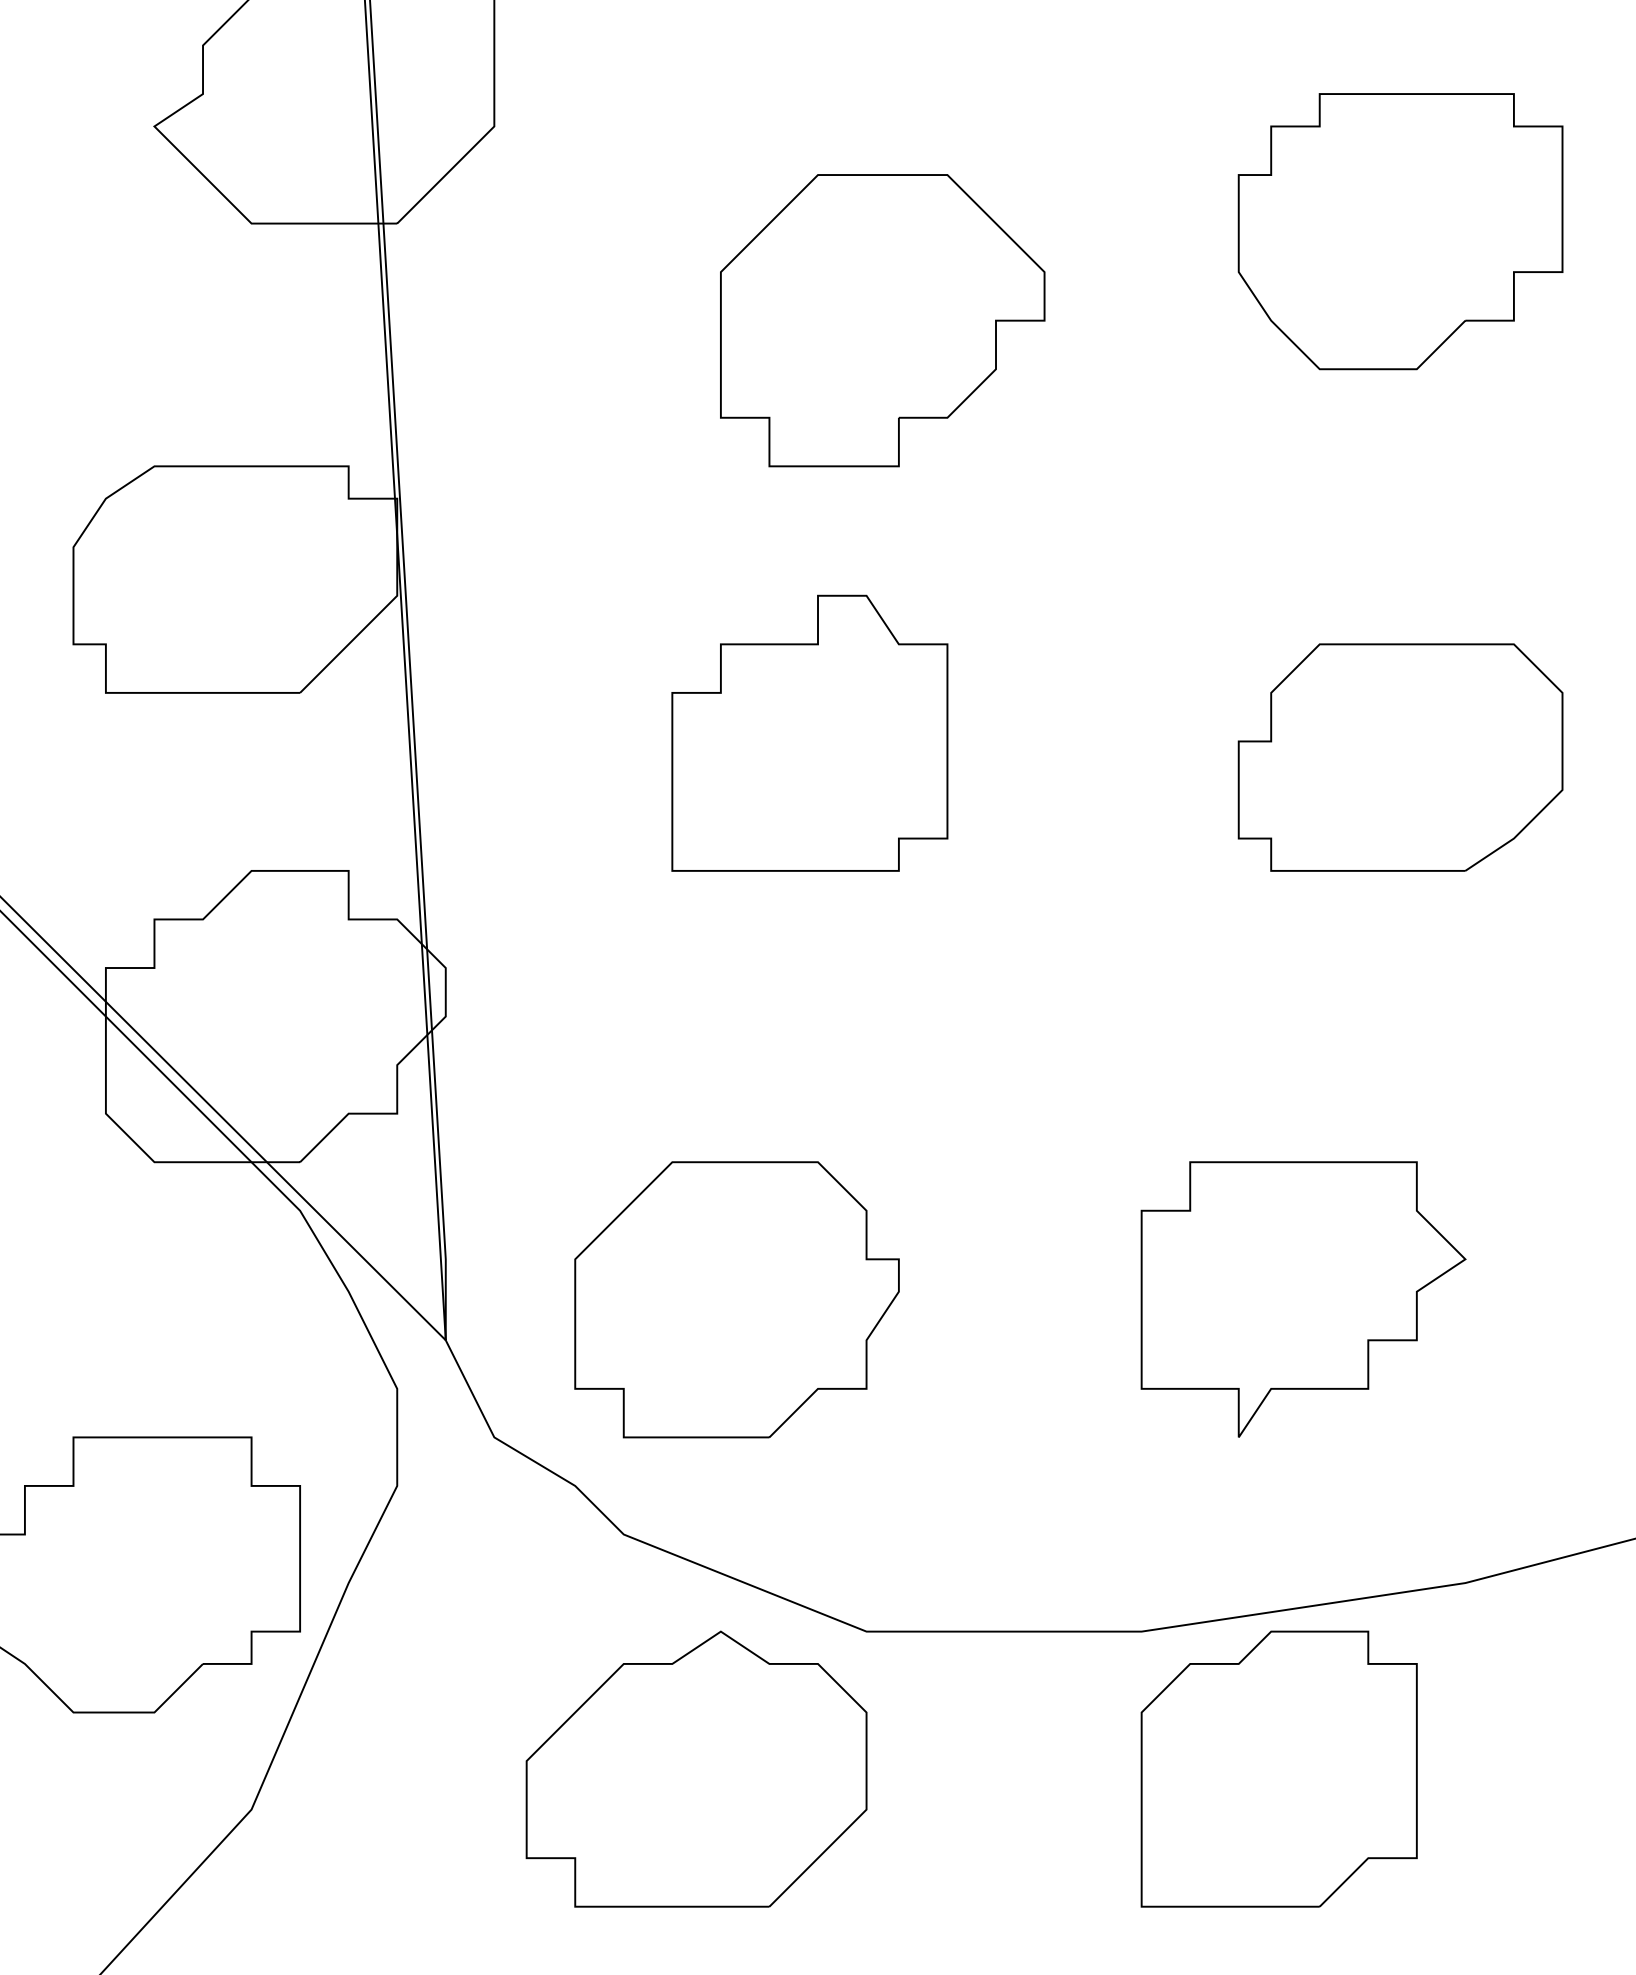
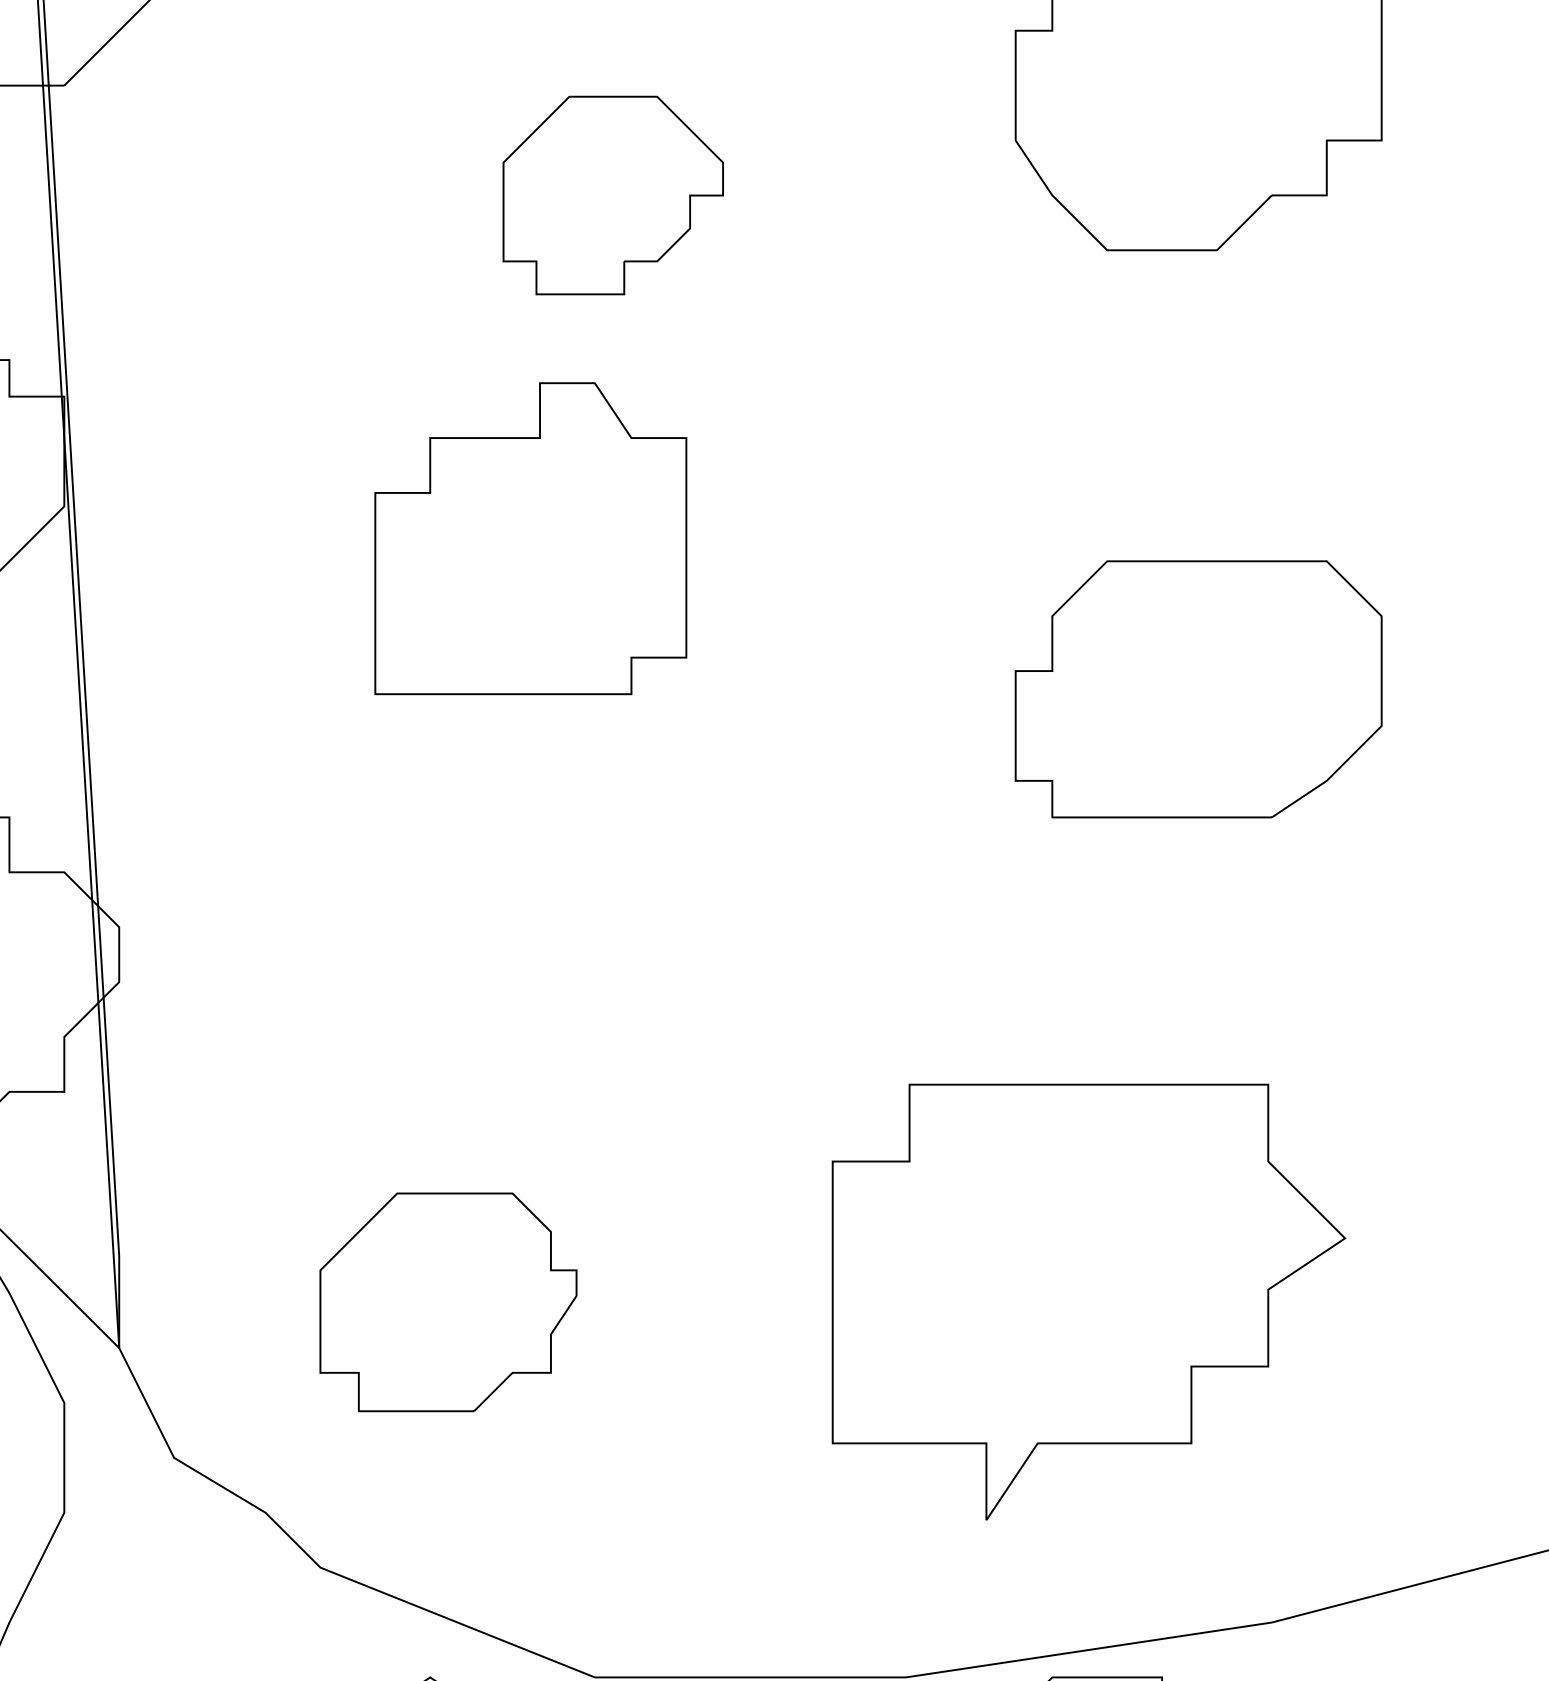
part: (882, 320) -> (612, 195), size x0.6
part: (809, 732) -> (530, 537), moved
part: (736, 1299) -> (447, 1301), size x0.7
part: (1303, 1299) -> (1088, 1301), size x1.4

